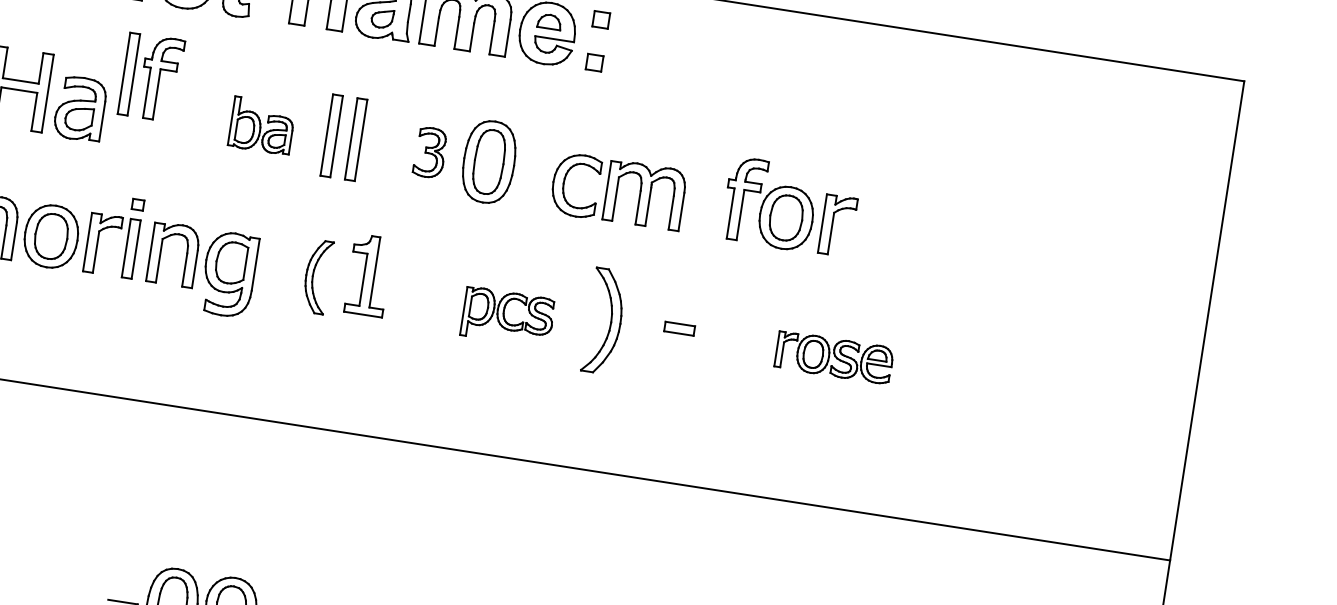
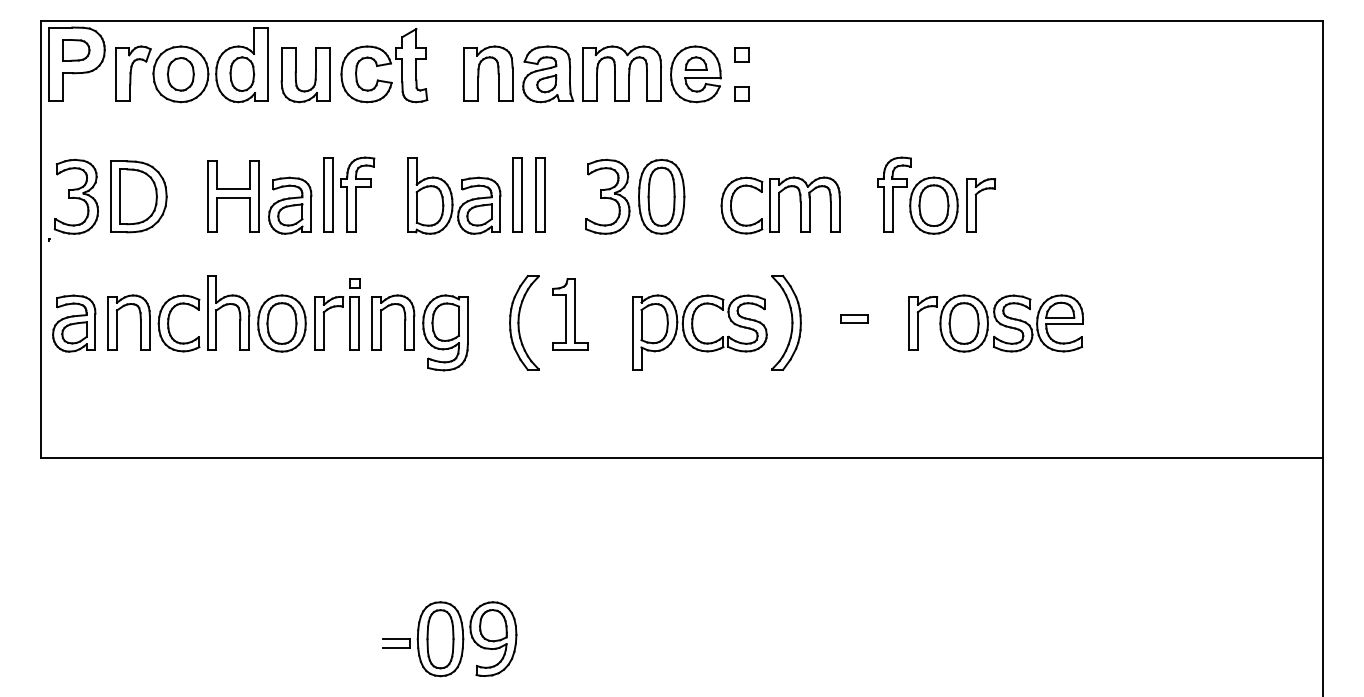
part: (151, 76) -> (349, 194), moved
part: (262, 125) -> (454, 195), size x1.67
part: (429, 152) -> (607, 196), size x1.67
part: (317, 276) -> (524, 322), size x1.43
part: (507, 317) -> (699, 332), size x1.67
part: (833, 357) -> (995, 323), size x1.67

